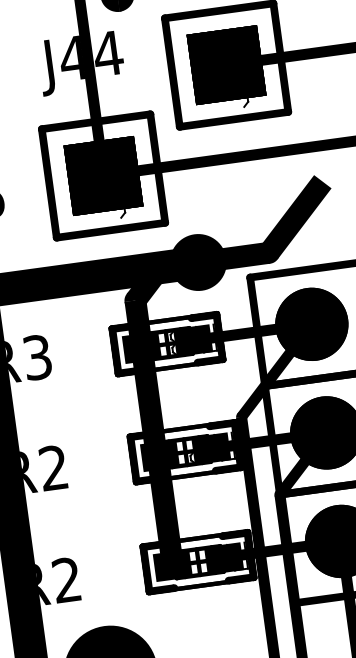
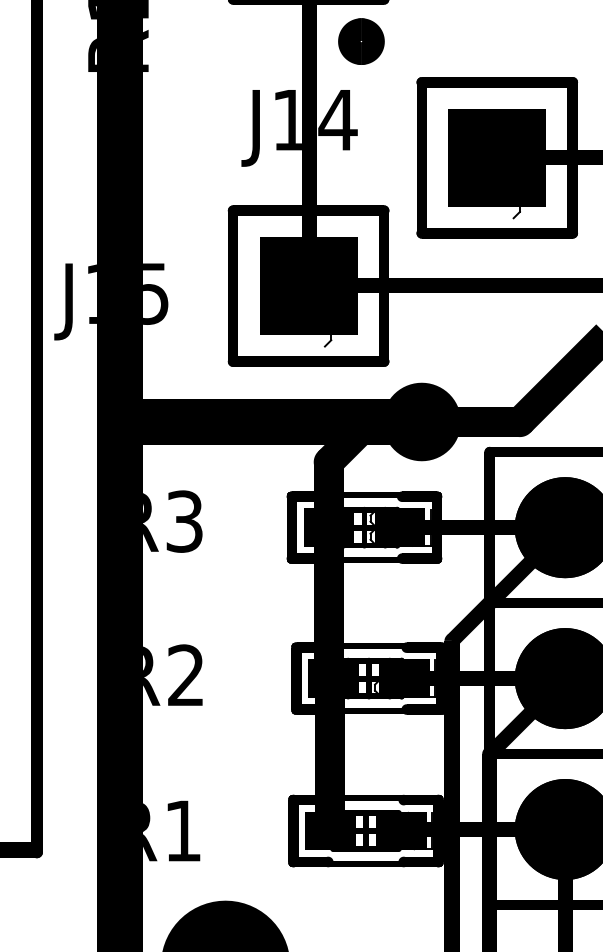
text: (70, 59) -> (285, 120), J44 -> J14
text: (66, 579) -> (182, 830), R2 -> R1

